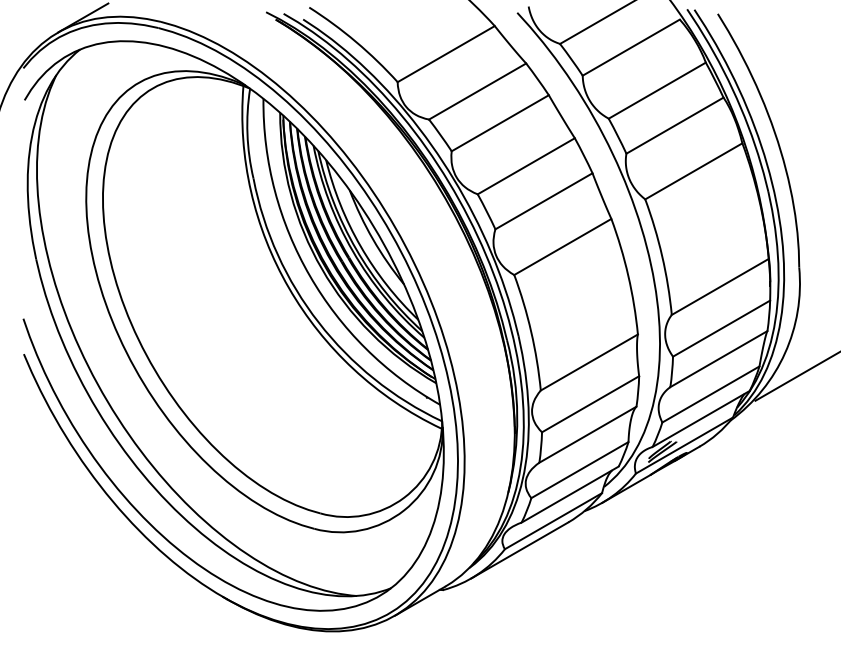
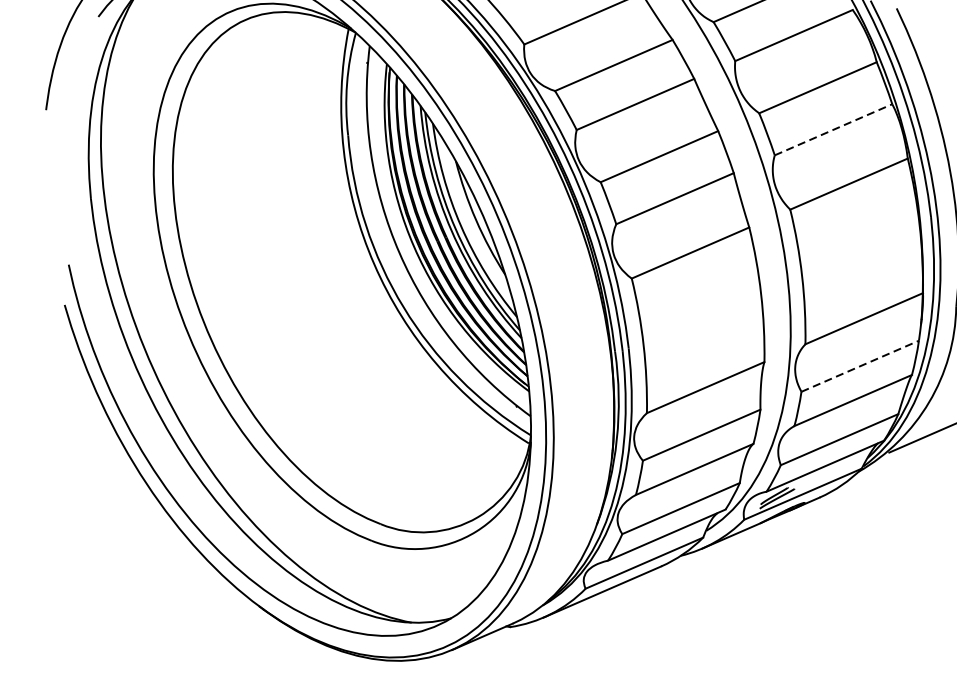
line: (675, 125) -> (834, 129), solid -> dashed
line: (722, 328) -> (861, 366), solid -> dashed

